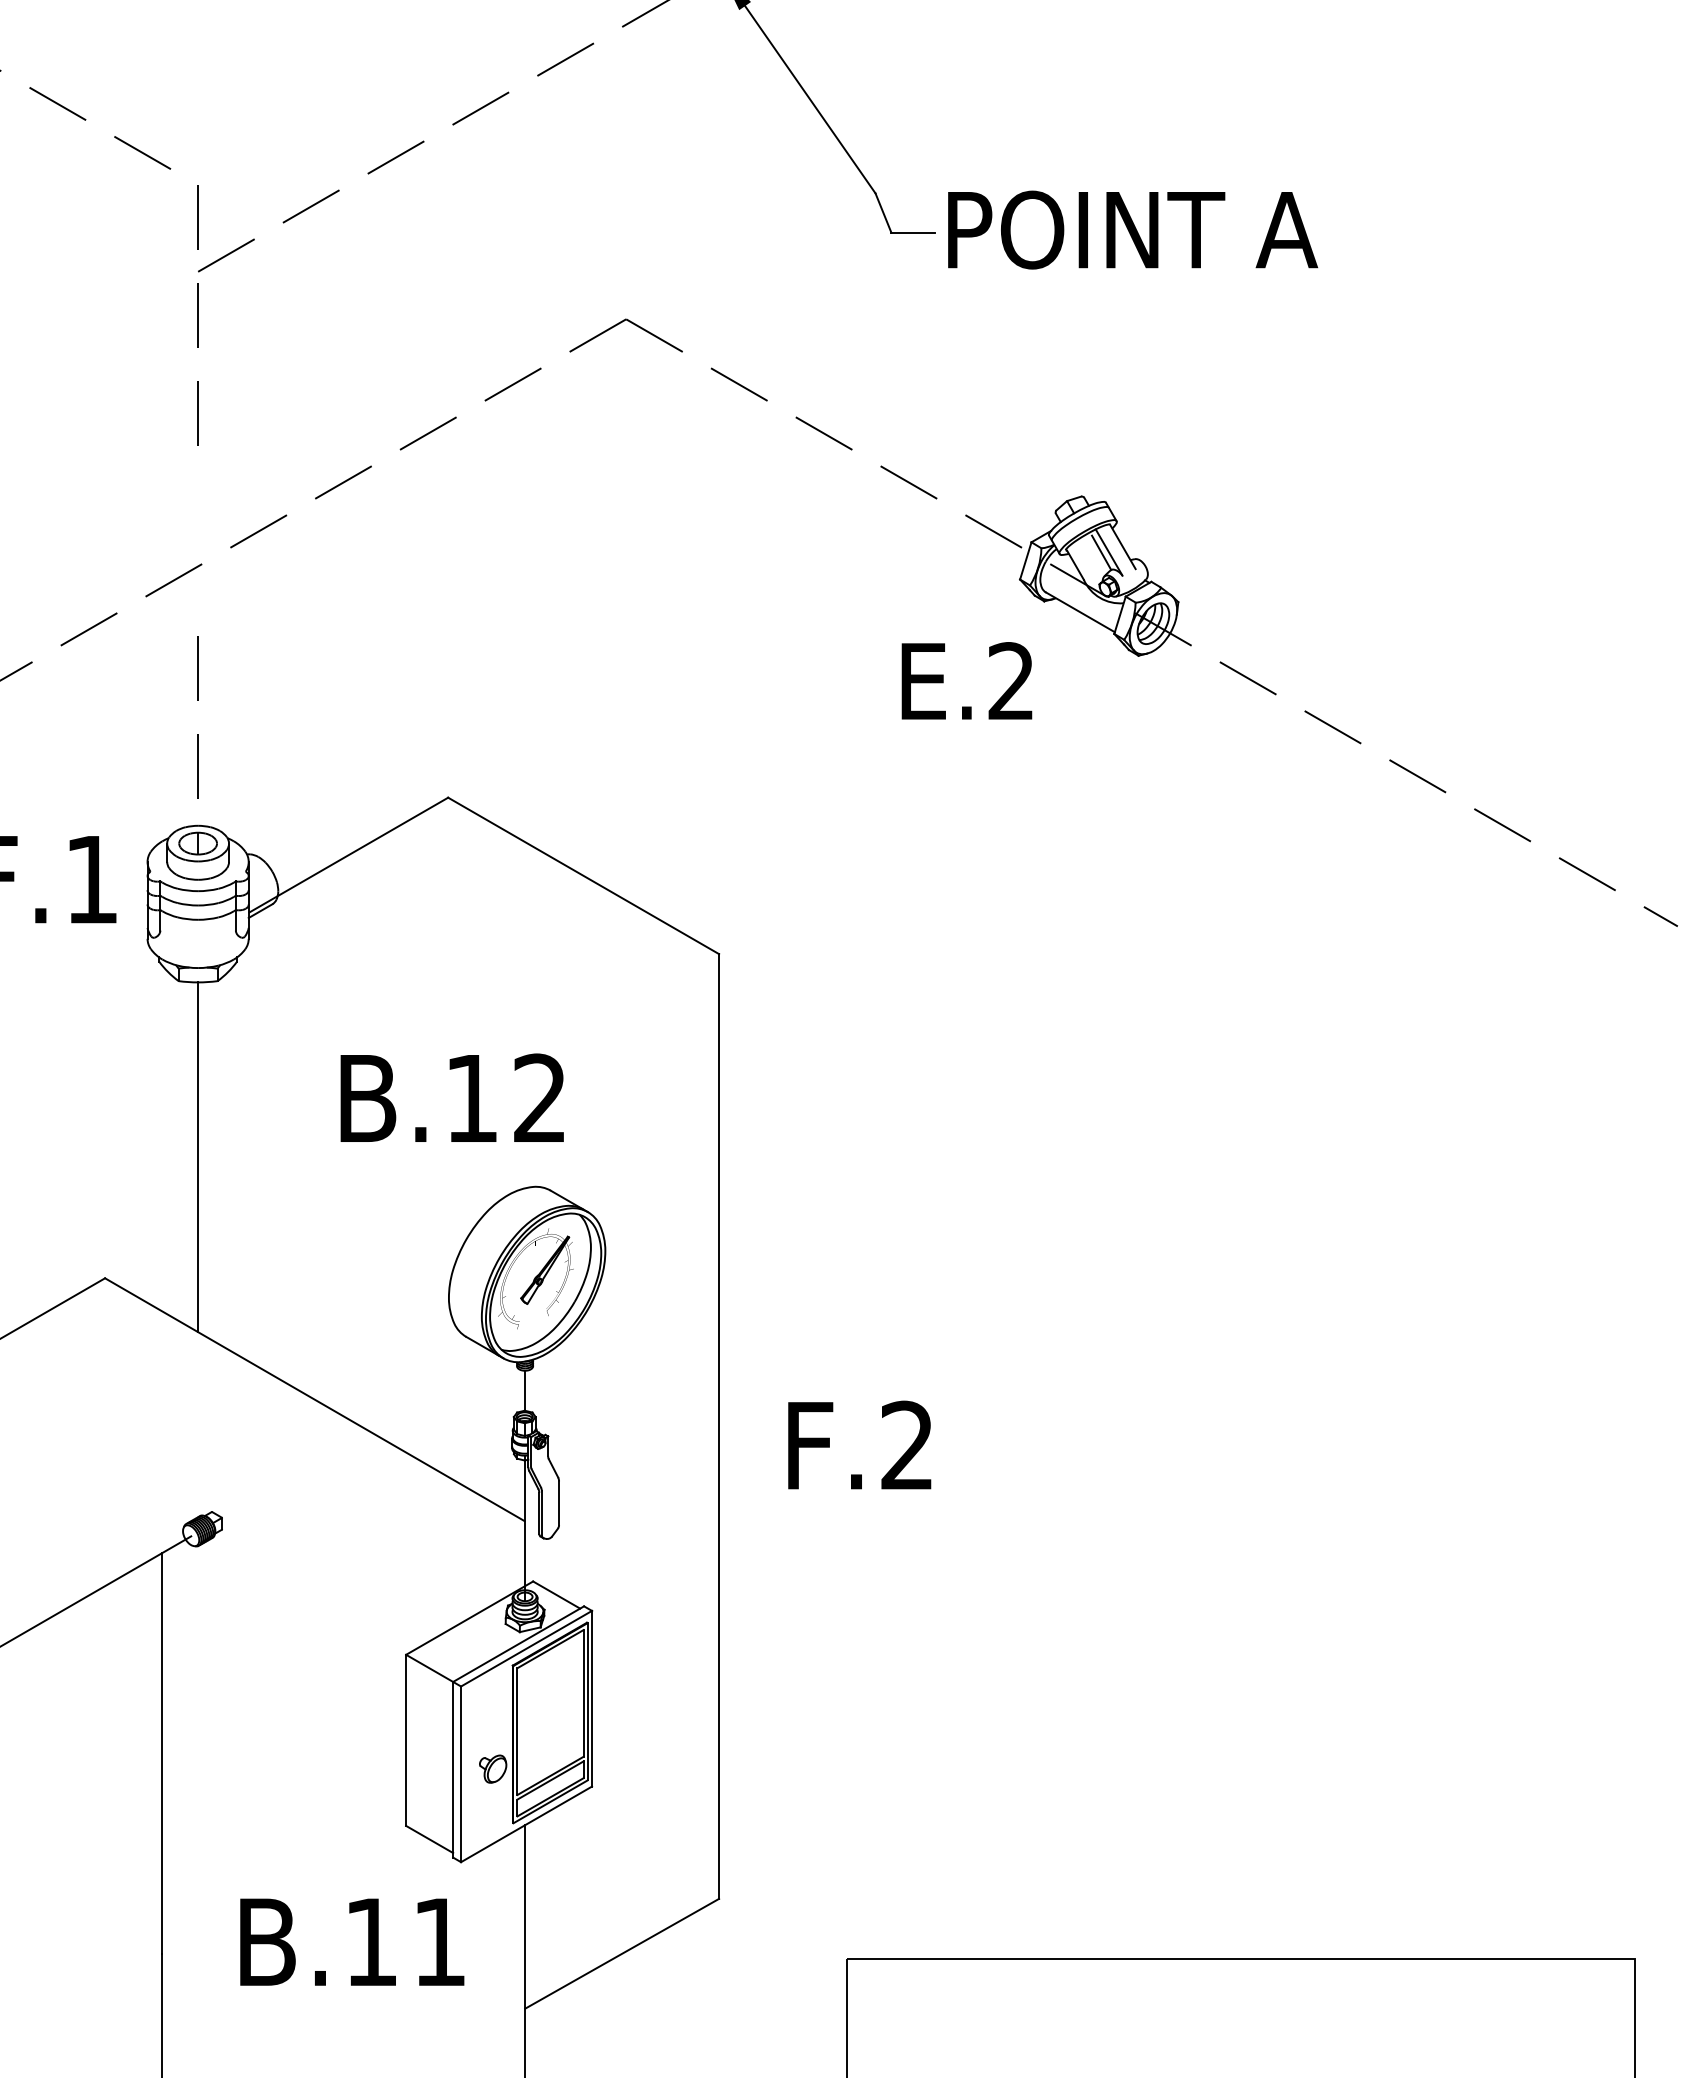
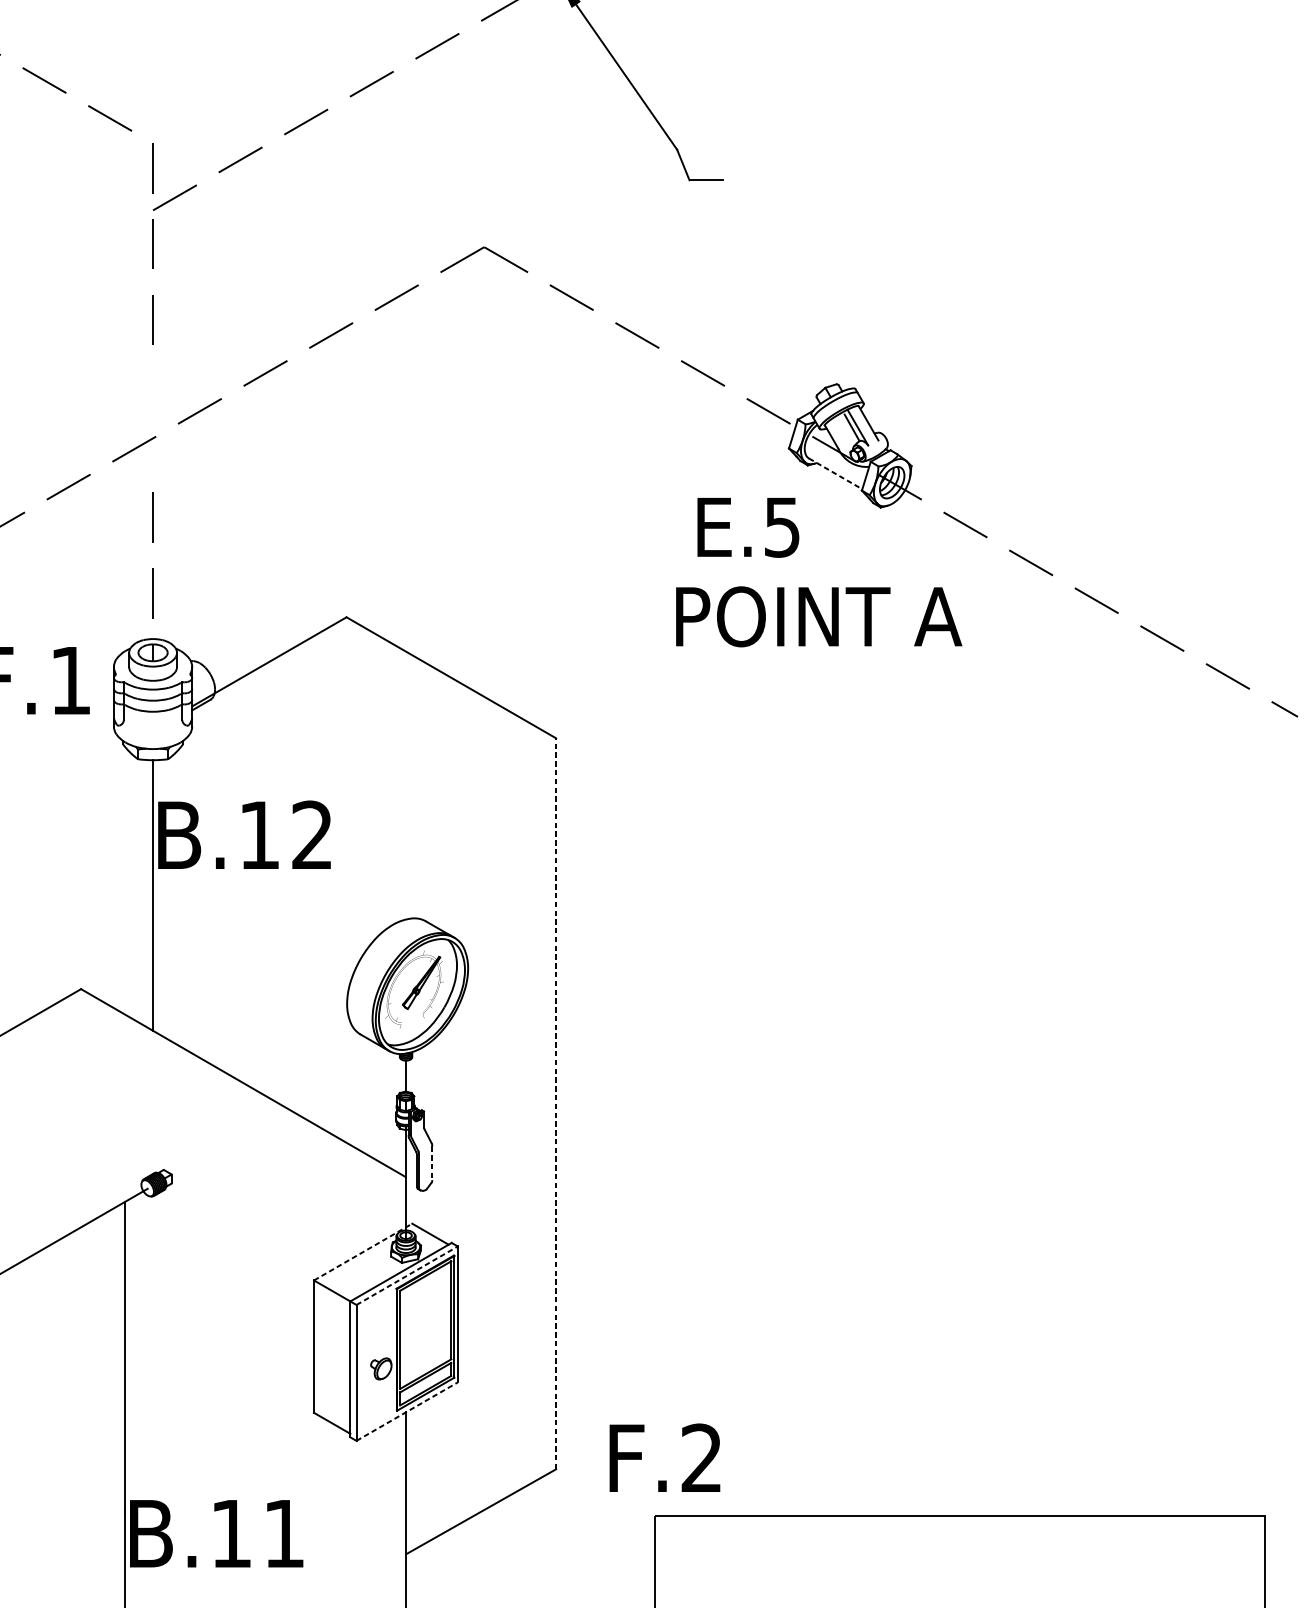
text: (1133, 229) -> (819, 616), moved
line: (1080, 612) -> (835, 474), solid -> dashed
text: (1010, 681) -> (781, 527), E.2 -> E.5
text: (451, 1097) -> (243, 834), moved
line: (719, 1425) -> (556, 1103), solid -> dashed
text: (859, 1444) -> (664, 1457), moved
line: (559, 1503) -> (432, 1163), solid -> dashed
line: (470, 1617) -> (363, 1251), solid -> dashed
line: (526, 1648) -> (407, 1275), solid -> dashed
line: (526, 1824) -> (407, 1411), solid -> dashed
text: (352, 1941) -> (216, 1533), moved

